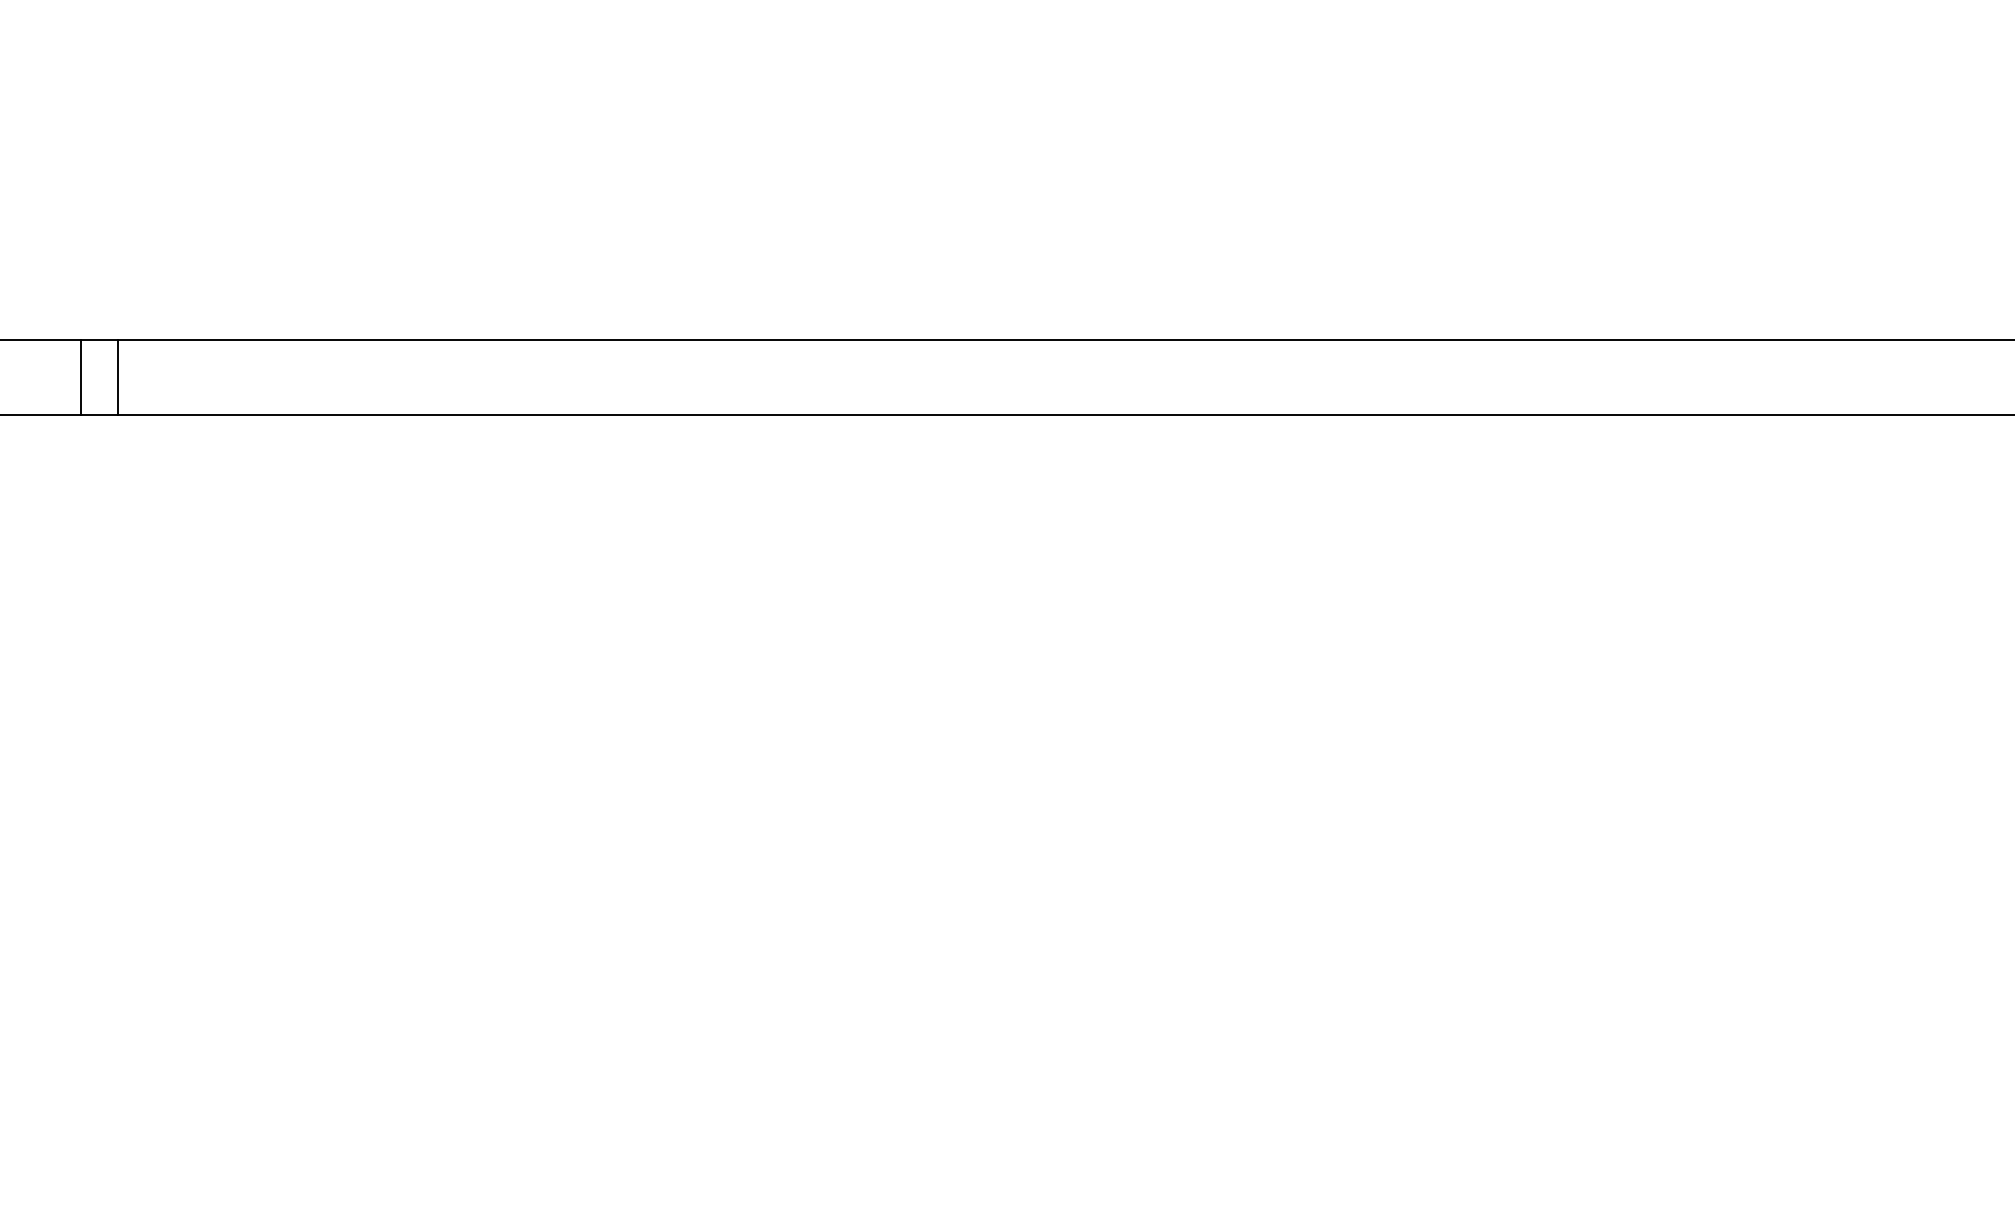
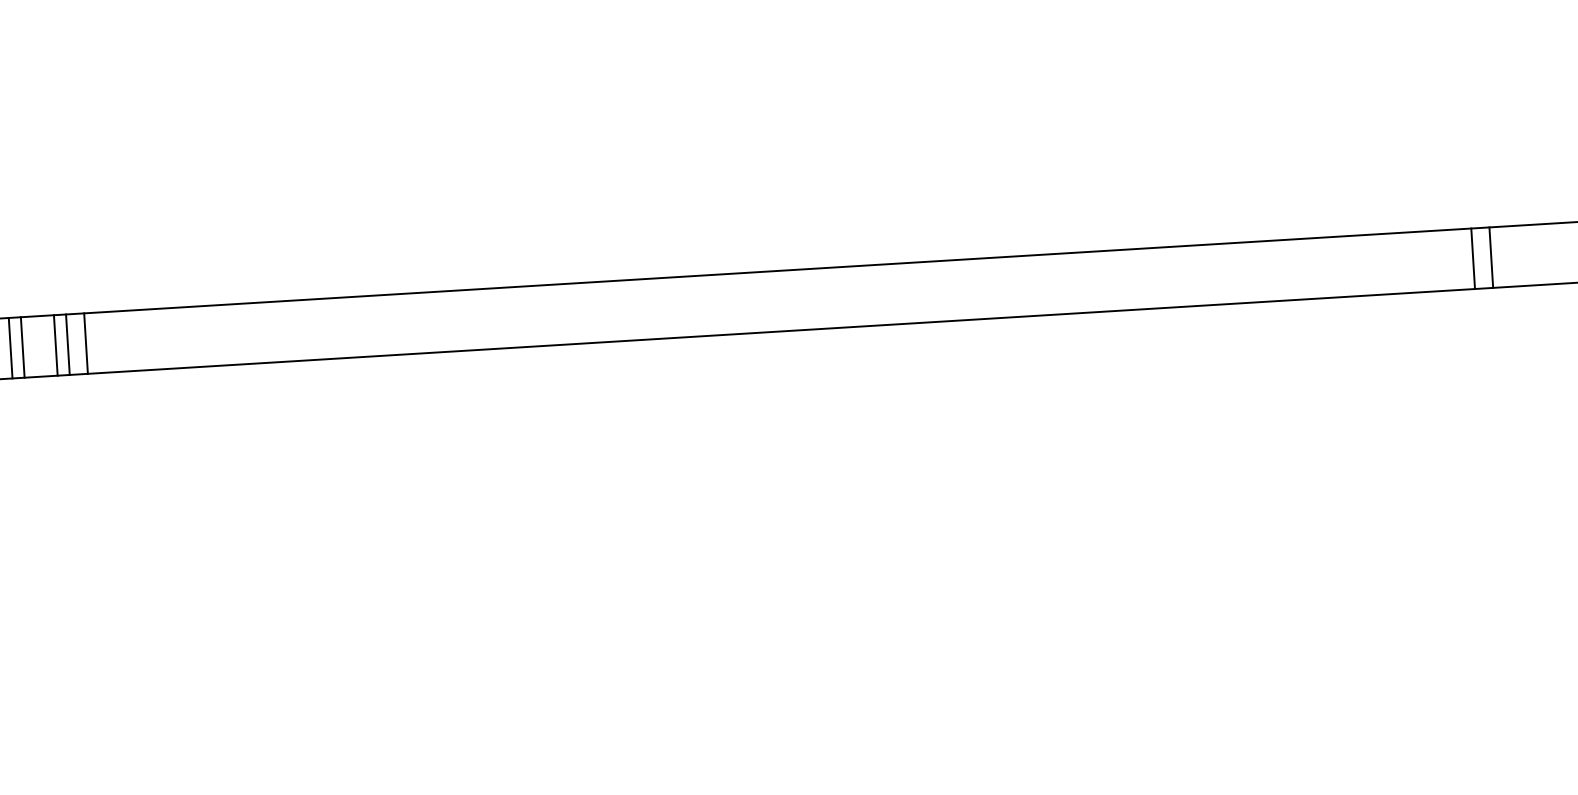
line: (103, 377) -> (10, 348), added
line: (159, 377) -> (56, 345), added
line: (174, 377) -> (68, 344), added
line: (196, 377) -> (86, 343), added
line: (1905, 377) -> (1473, 258), added
line: (1927, 377) -> (1490, 257), added

